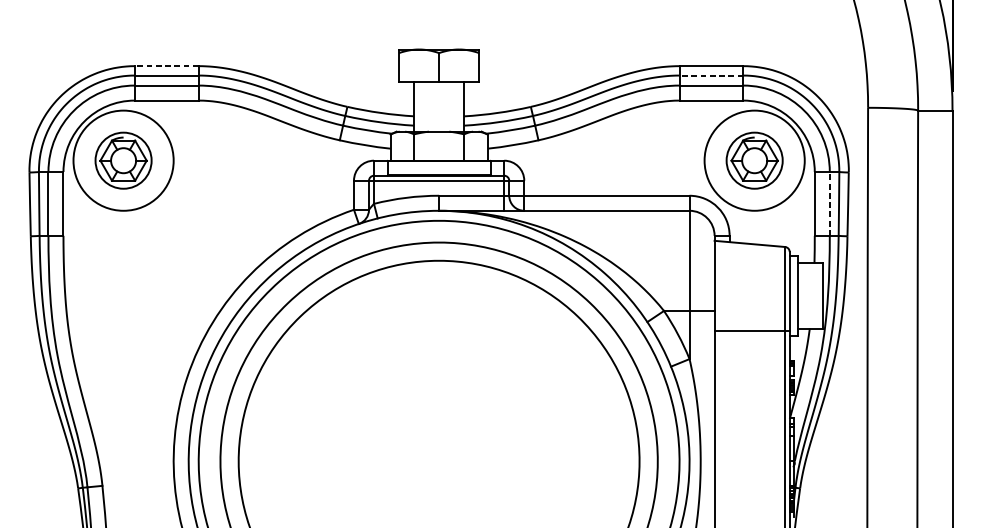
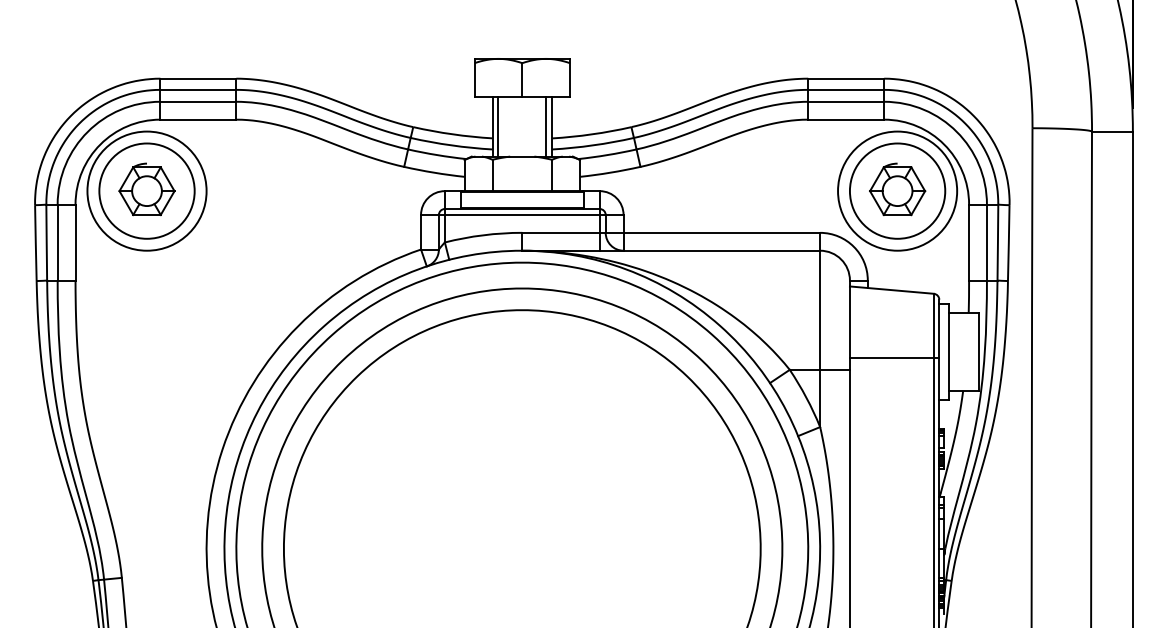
line: (166, 65) -> (198, 78), dashed -> solid
line: (711, 75) -> (846, 89), dashed -> solid
line: (419, 106) -> (498, 126), added
line: (459, 106) -> (546, 126), added
circle: (123, 160) -> (146, 190), size x1.43
circle: (754, 160) -> (897, 190), size x1.43
line: (829, 203) -> (986, 242), dashed -> solid
line: (752, 330) -> (894, 357), moved

